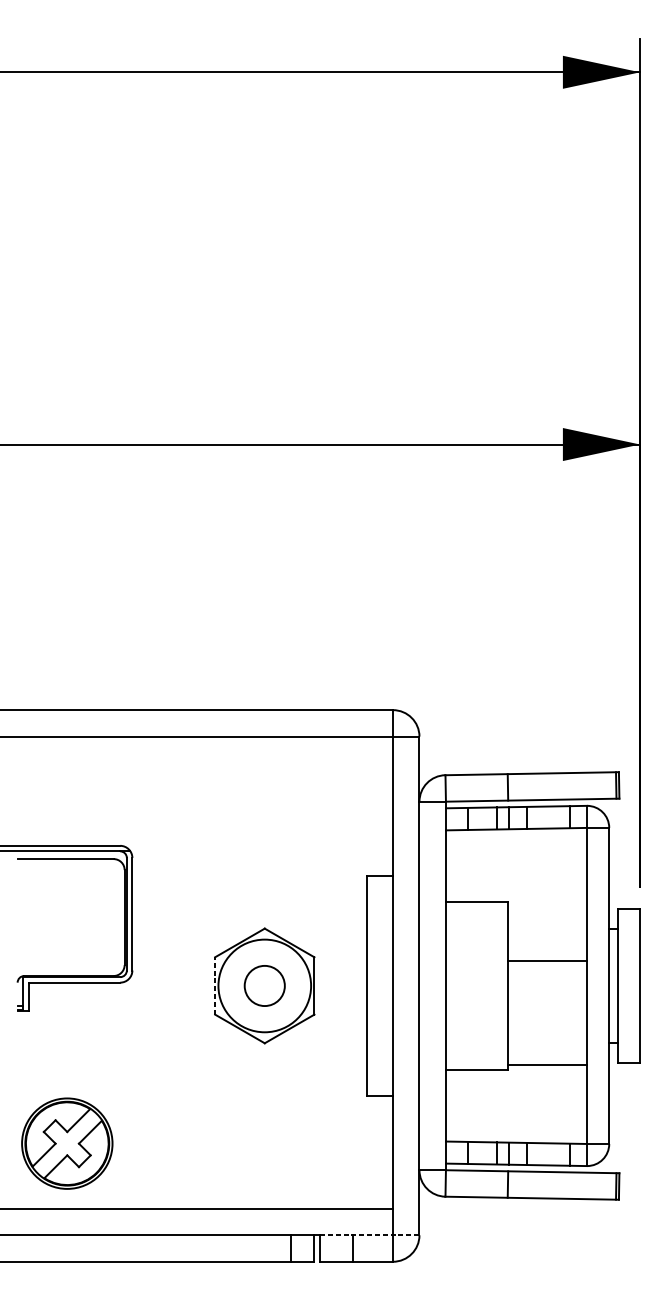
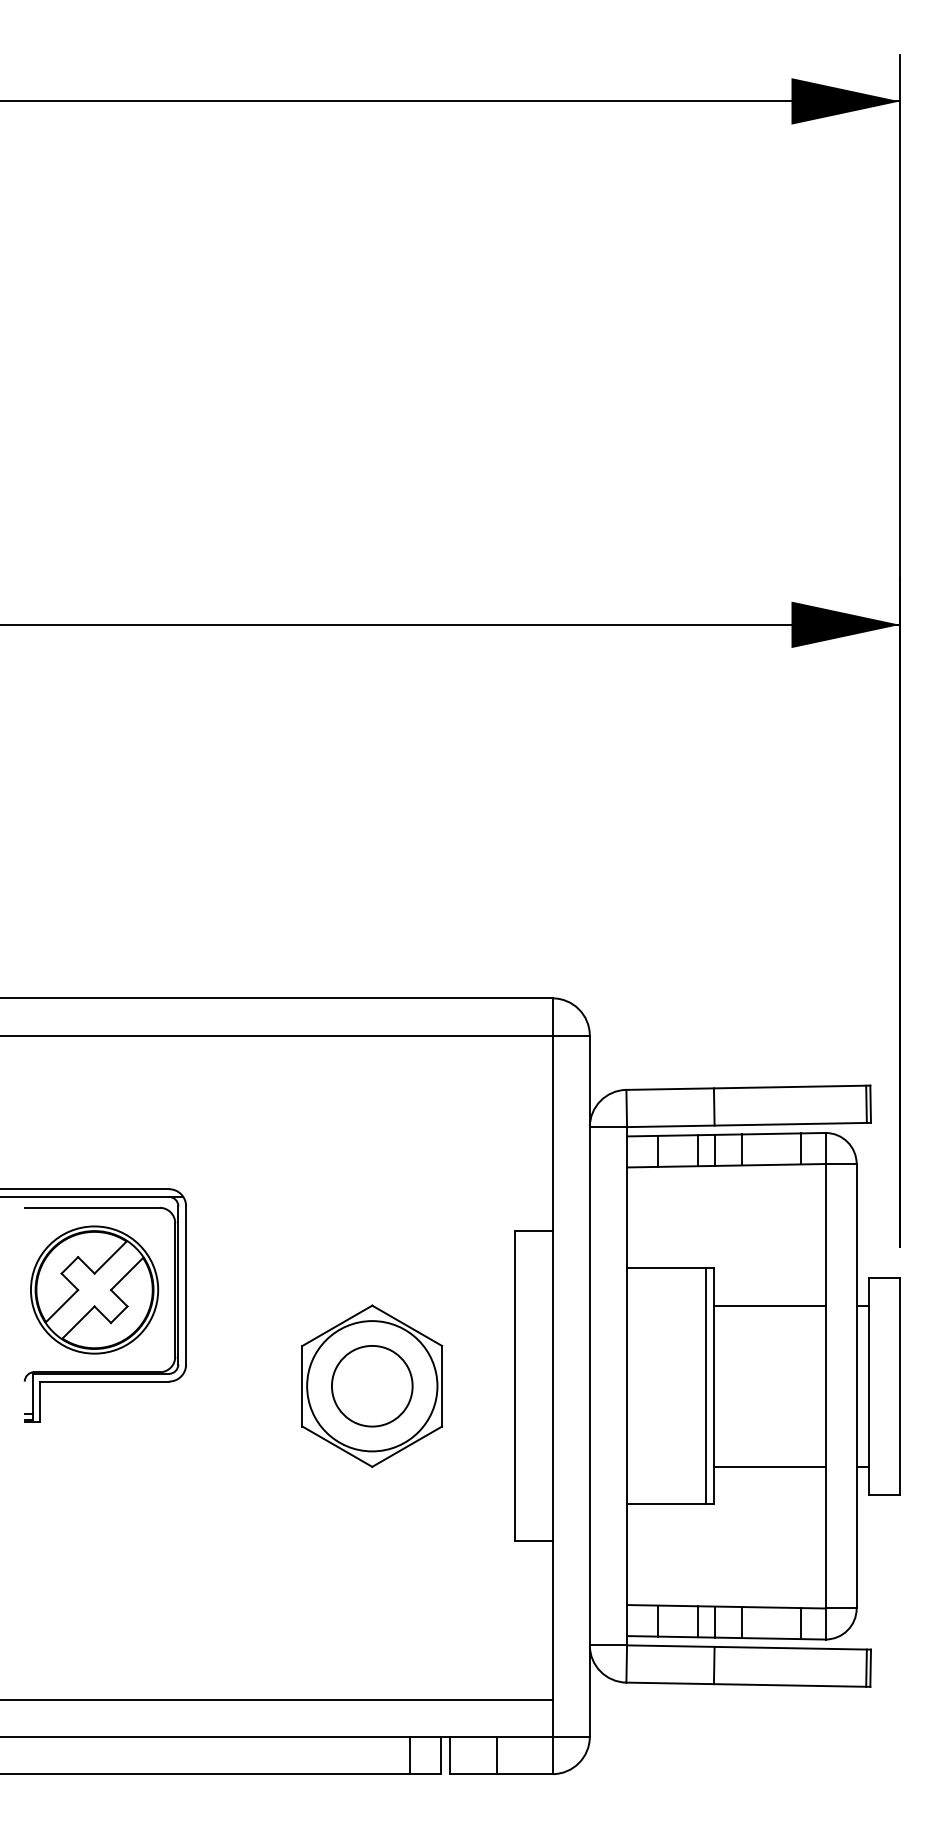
line: (547, 960) -> (769, 1305), moved
line: (215, 985) -> (302, 1385), dashed -> solid
circle: (264, 985) -> (371, 1385), size x1.43
line: (501, 986) -> (705, 1386), added
line: (547, 1064) -> (769, 1466), moved
part: (67, 1143) -> (94, 1289), moved
line: (370, 1235) -> (520, 1736), dashed -> solid

